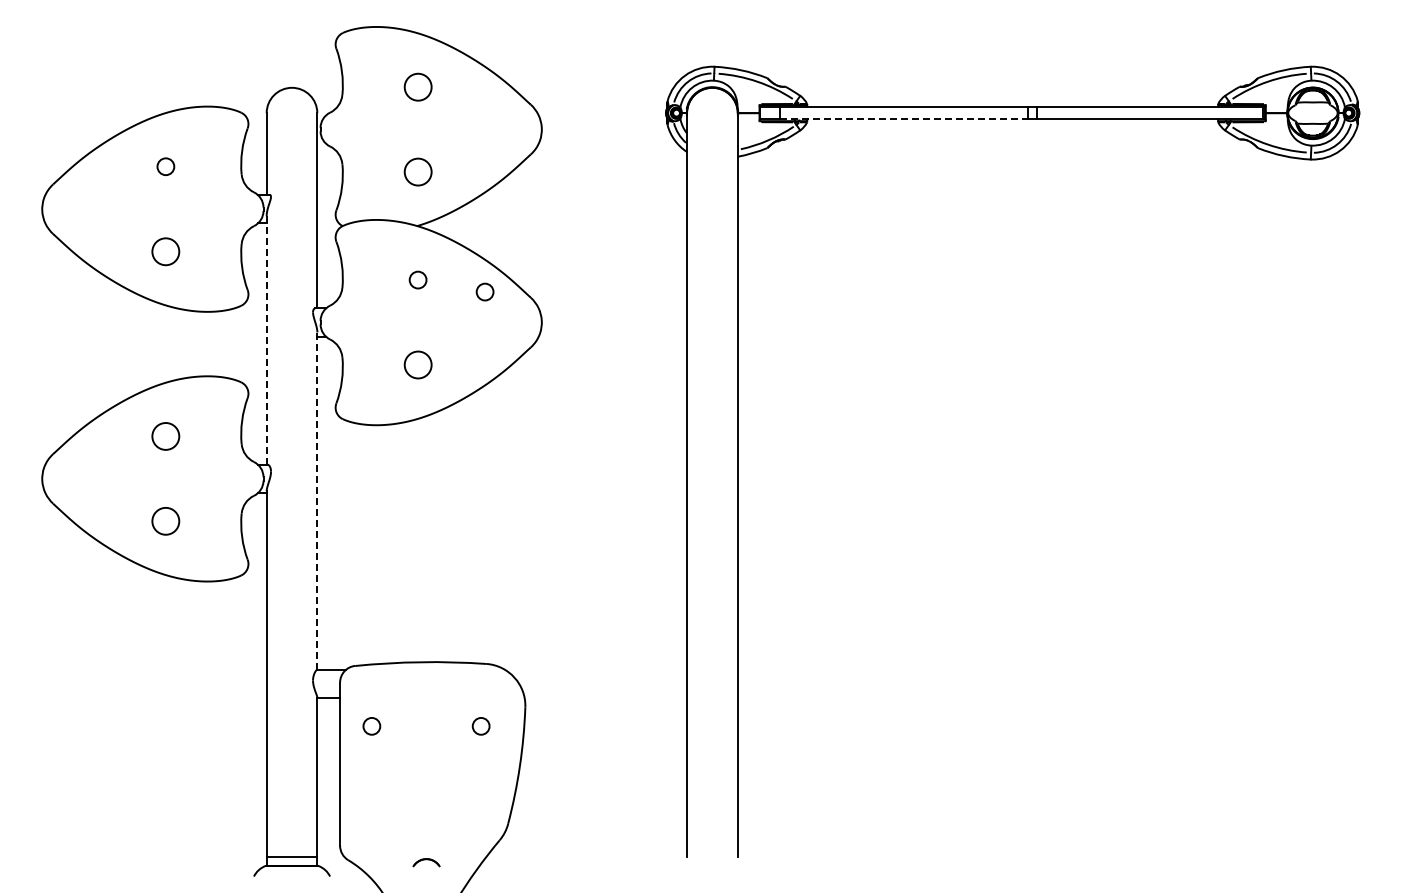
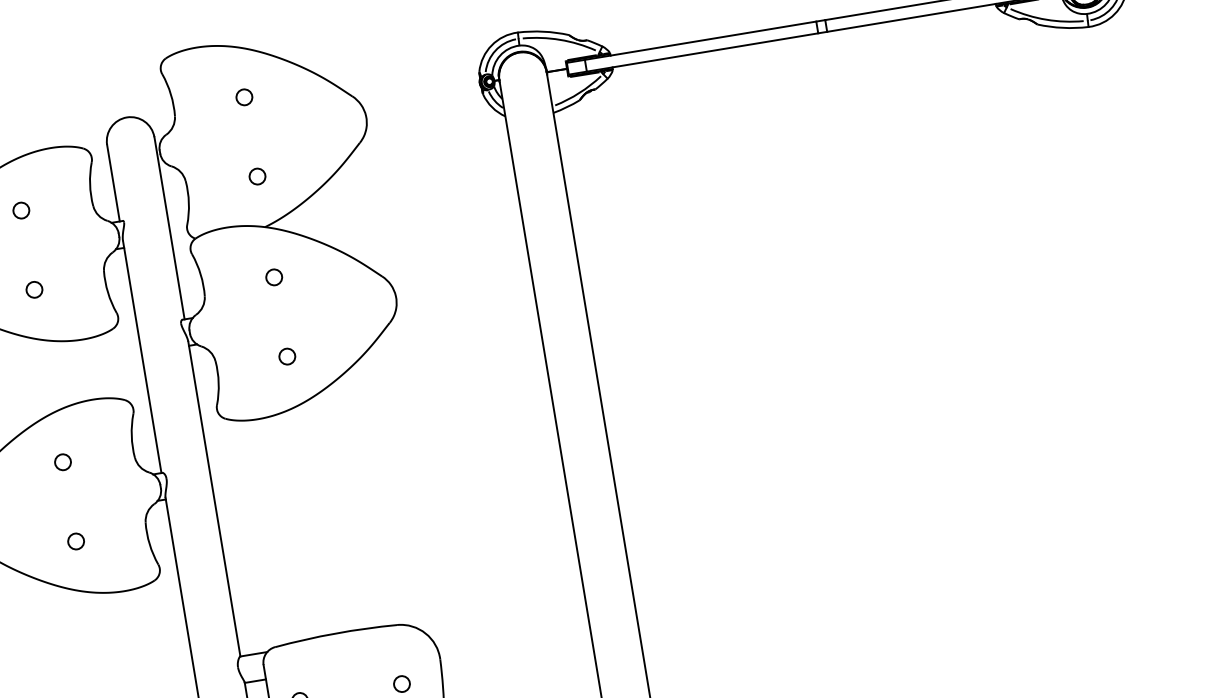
circle: (417, 86) -> (243, 96), size x0.62
line: (903, 119) -> (702, 52), dashed -> solid
circle: (417, 171) -> (256, 176), size x0.62
circle: (165, 251) -> (34, 289), size x0.62
circle: (484, 291) -> (337, 277), removed
line: (266, 341) -> (142, 358), dashed -> solid
circle: (417, 364) -> (286, 356), size x0.62
circle: (165, 436) -> (62, 462), size x0.62
line: (317, 501) -> (214, 499), dashed -> solid
circle: (165, 521) -> (75, 541), size x0.62

